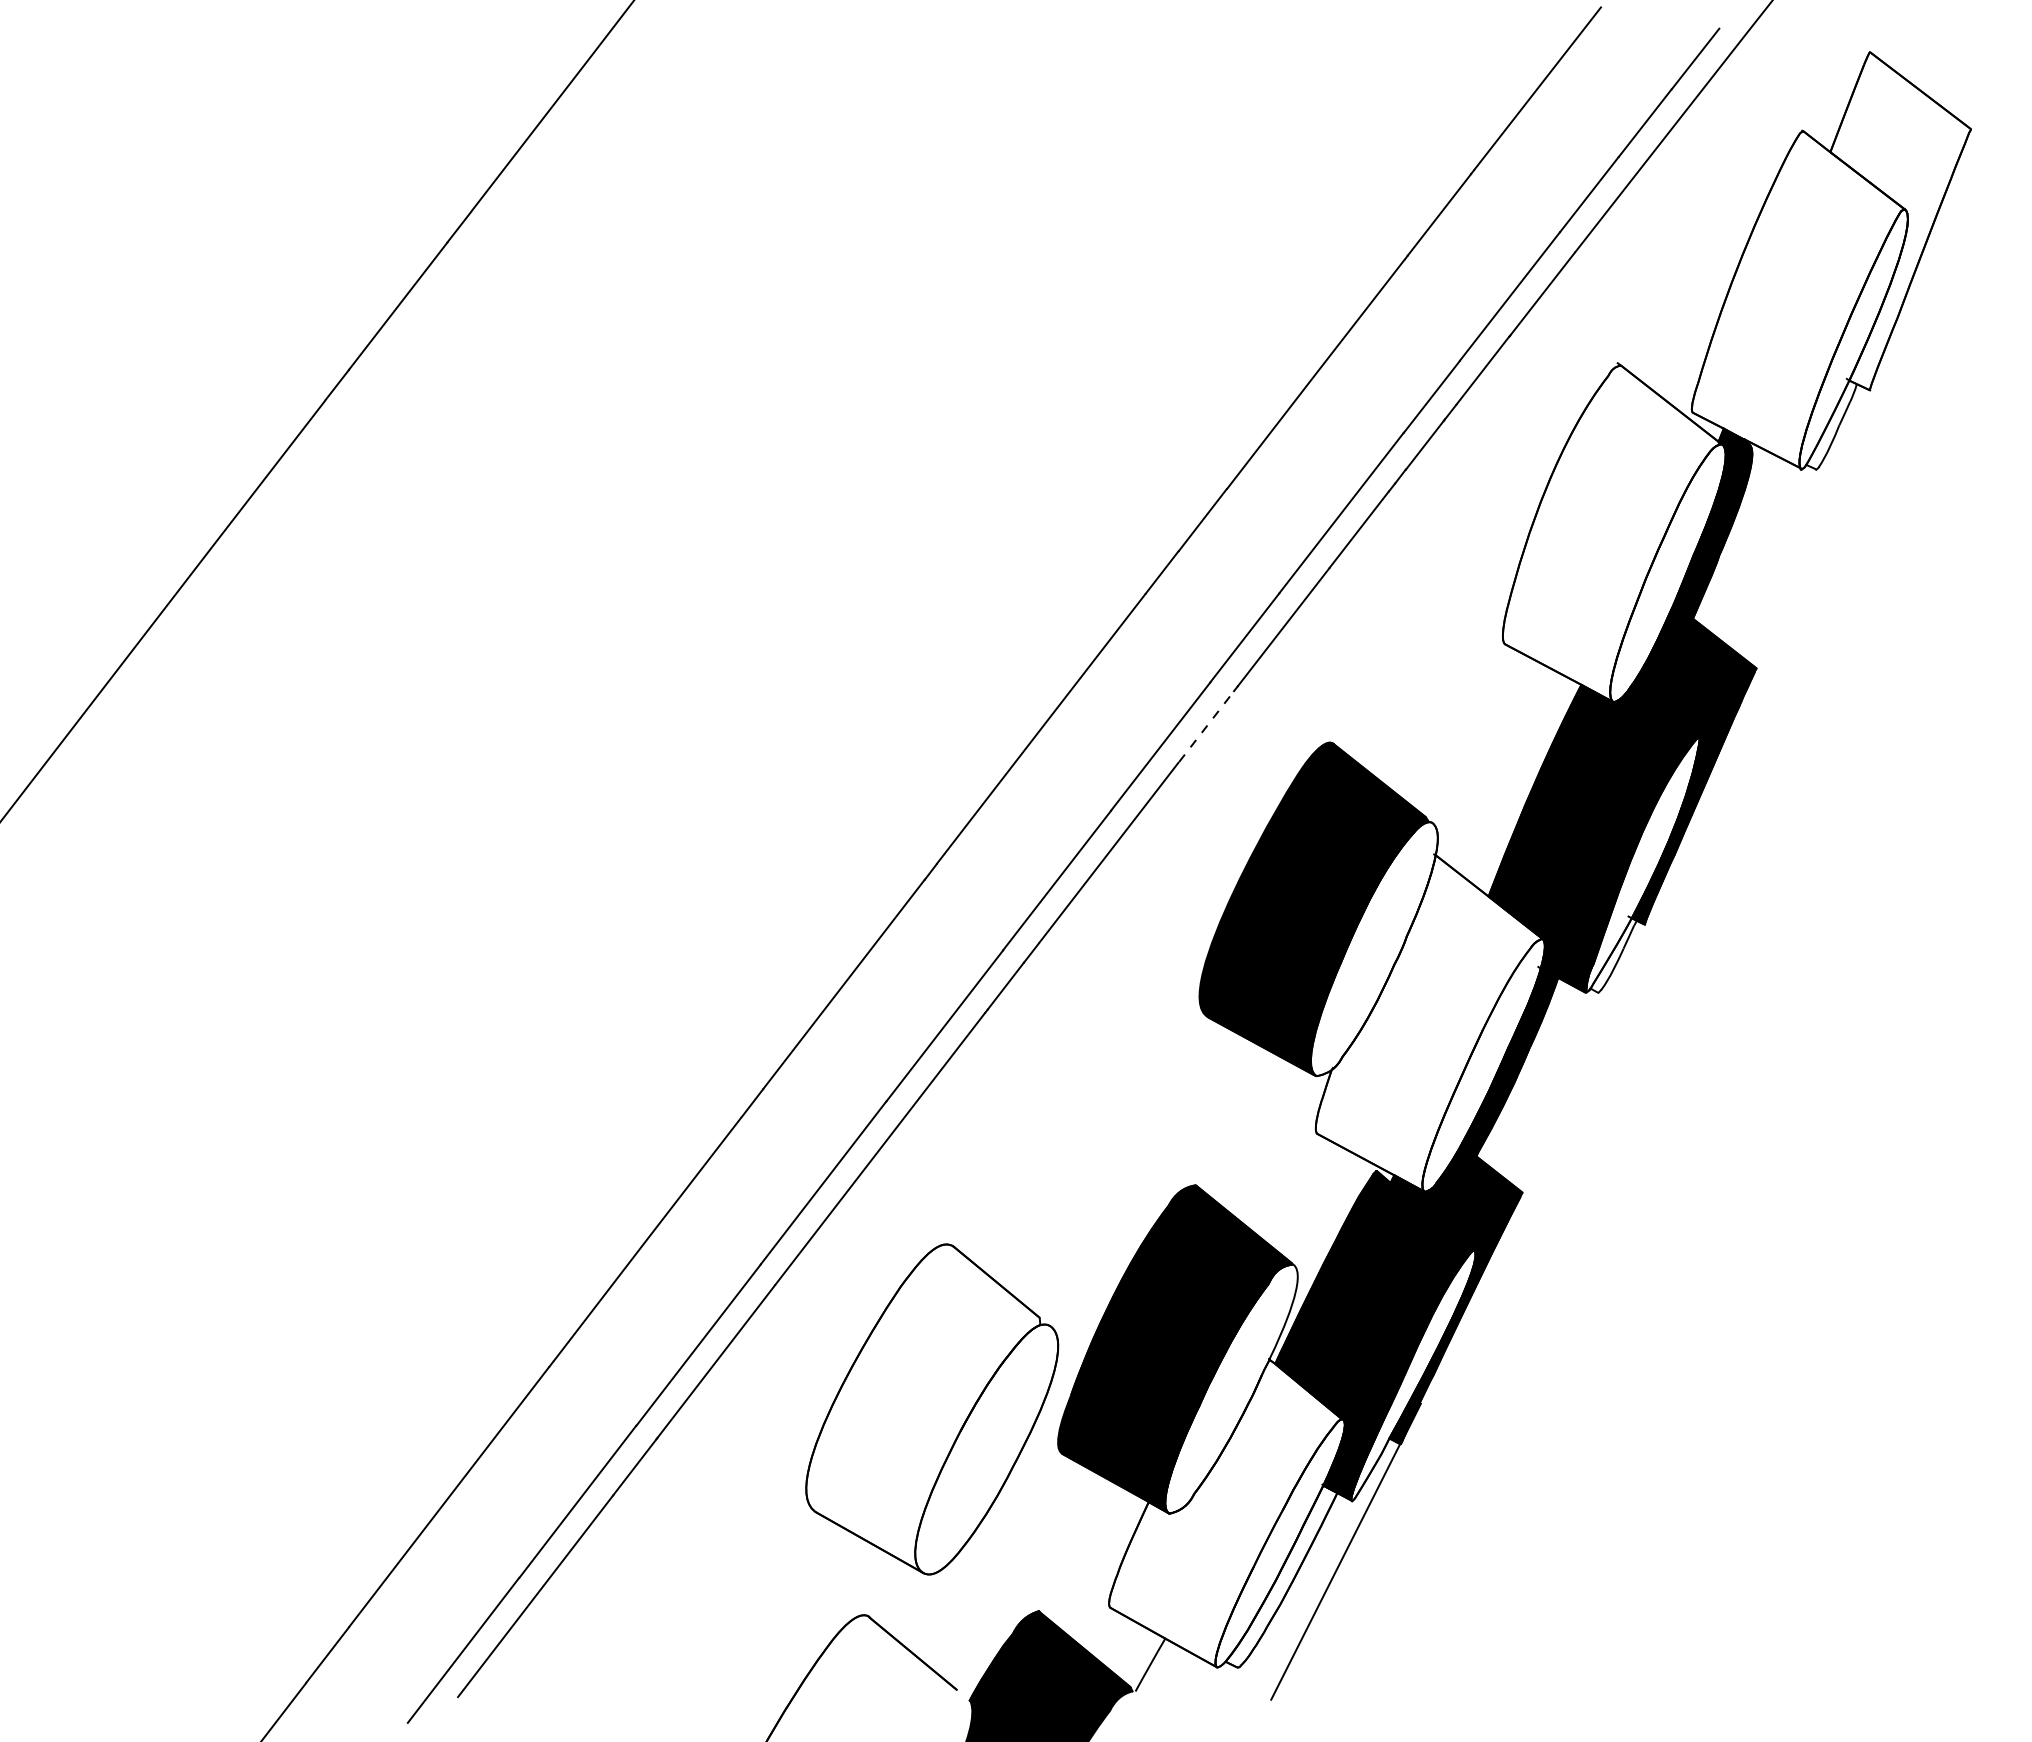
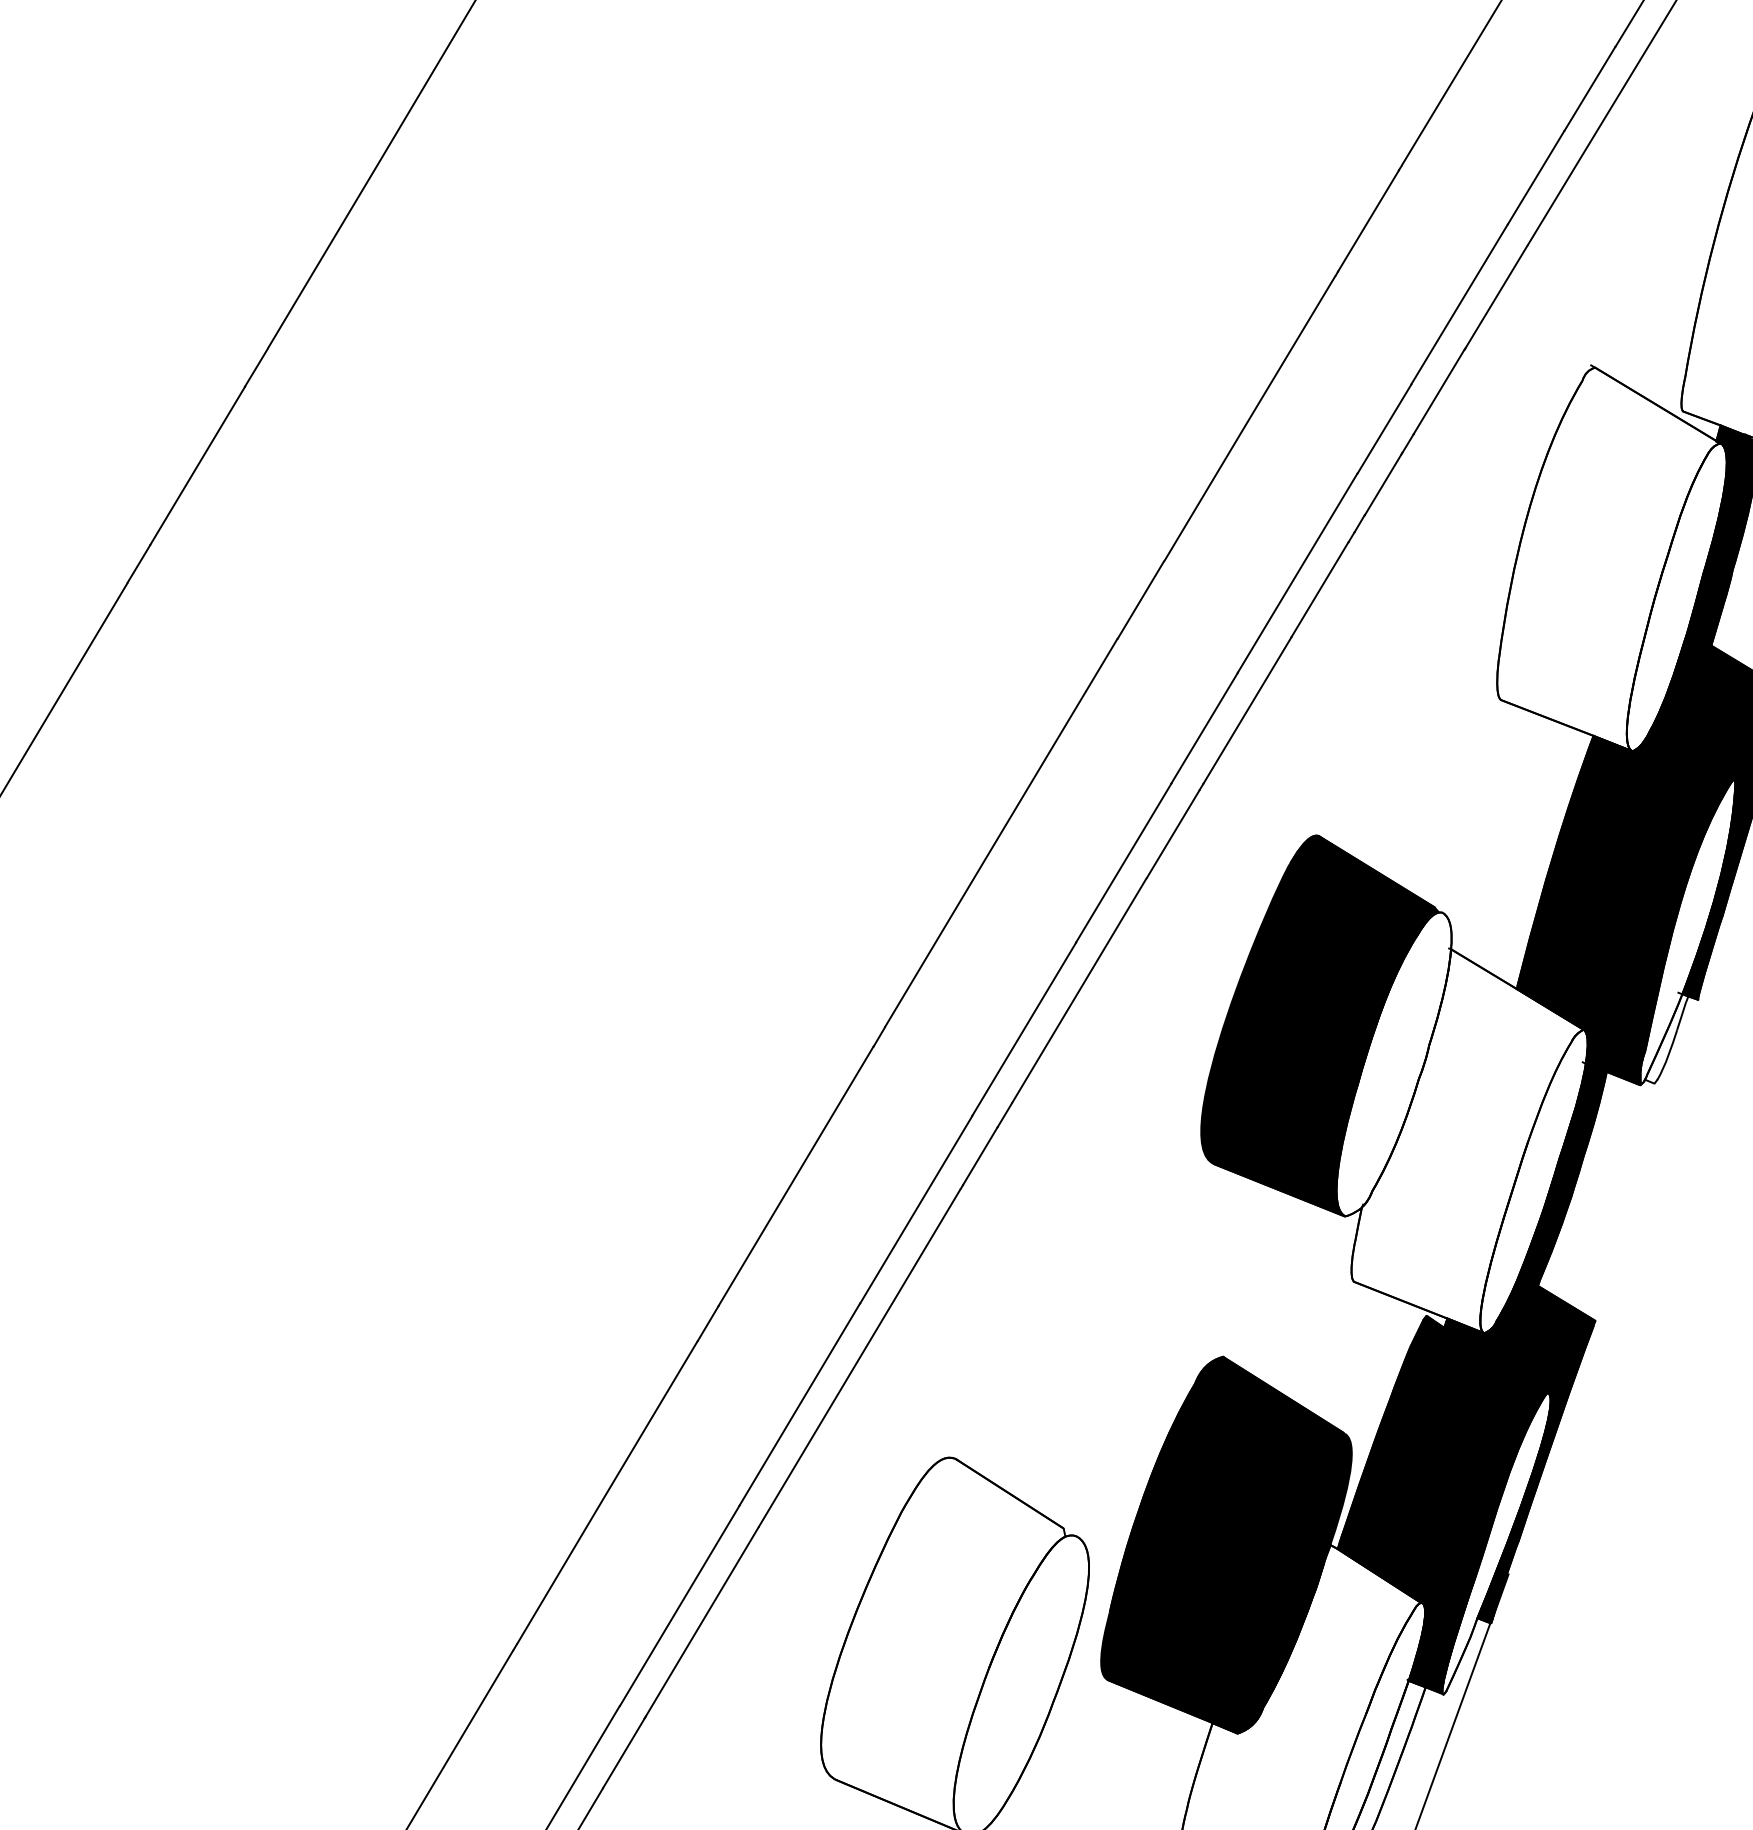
line: (1206, 726) -> (1173, 833), dashed -> solid
fill: (1231, 1388) -> (1291, 1582), added

